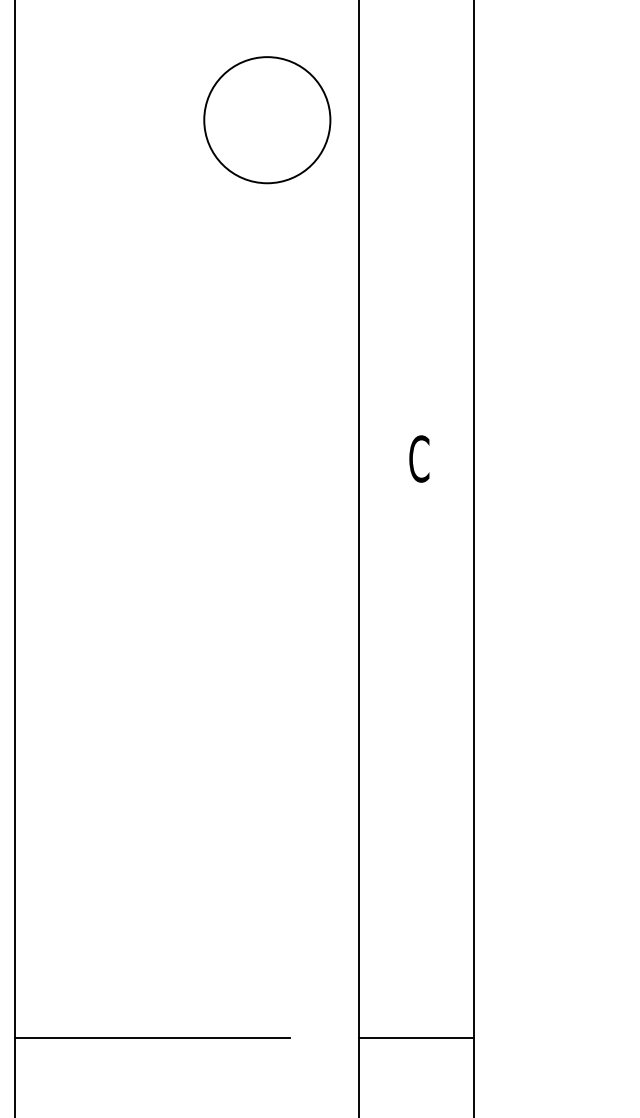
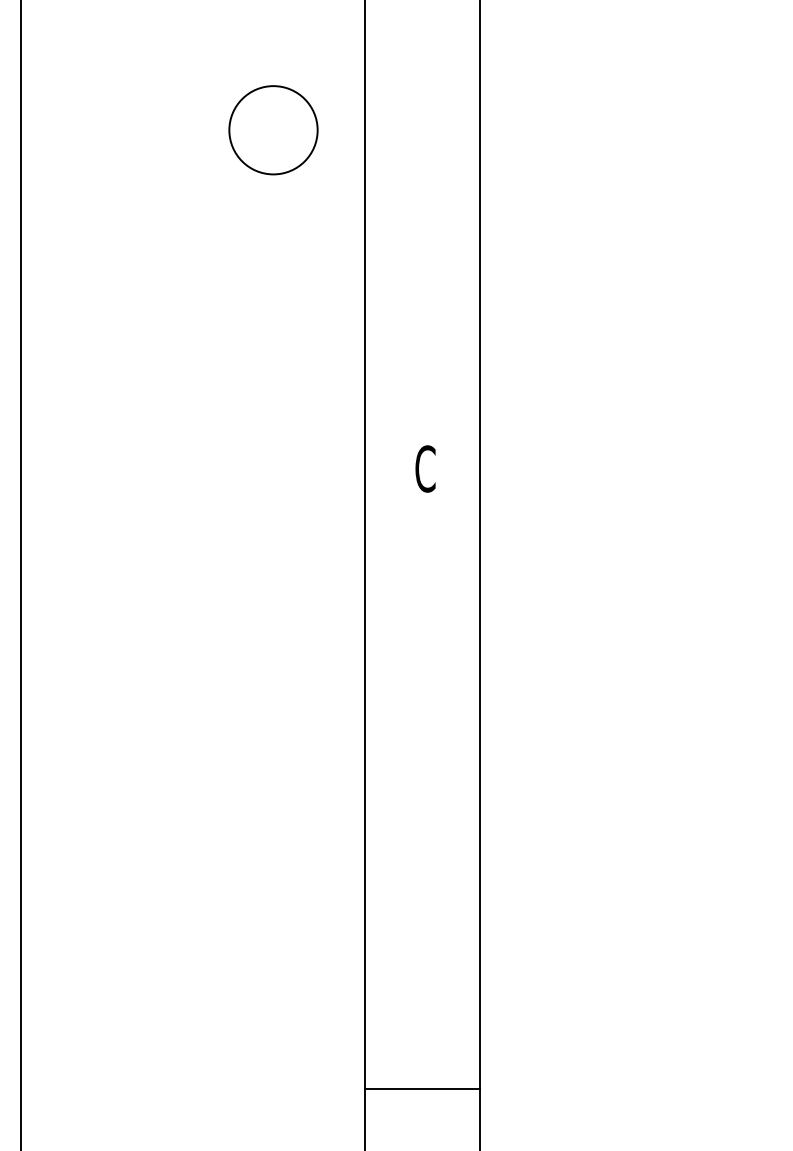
circle: (267, 120) -> (273, 130), size x0.7
line: (152, 1037) -> (158, 1047), removed
line: (416, 1037) -> (422, 1088), moved

